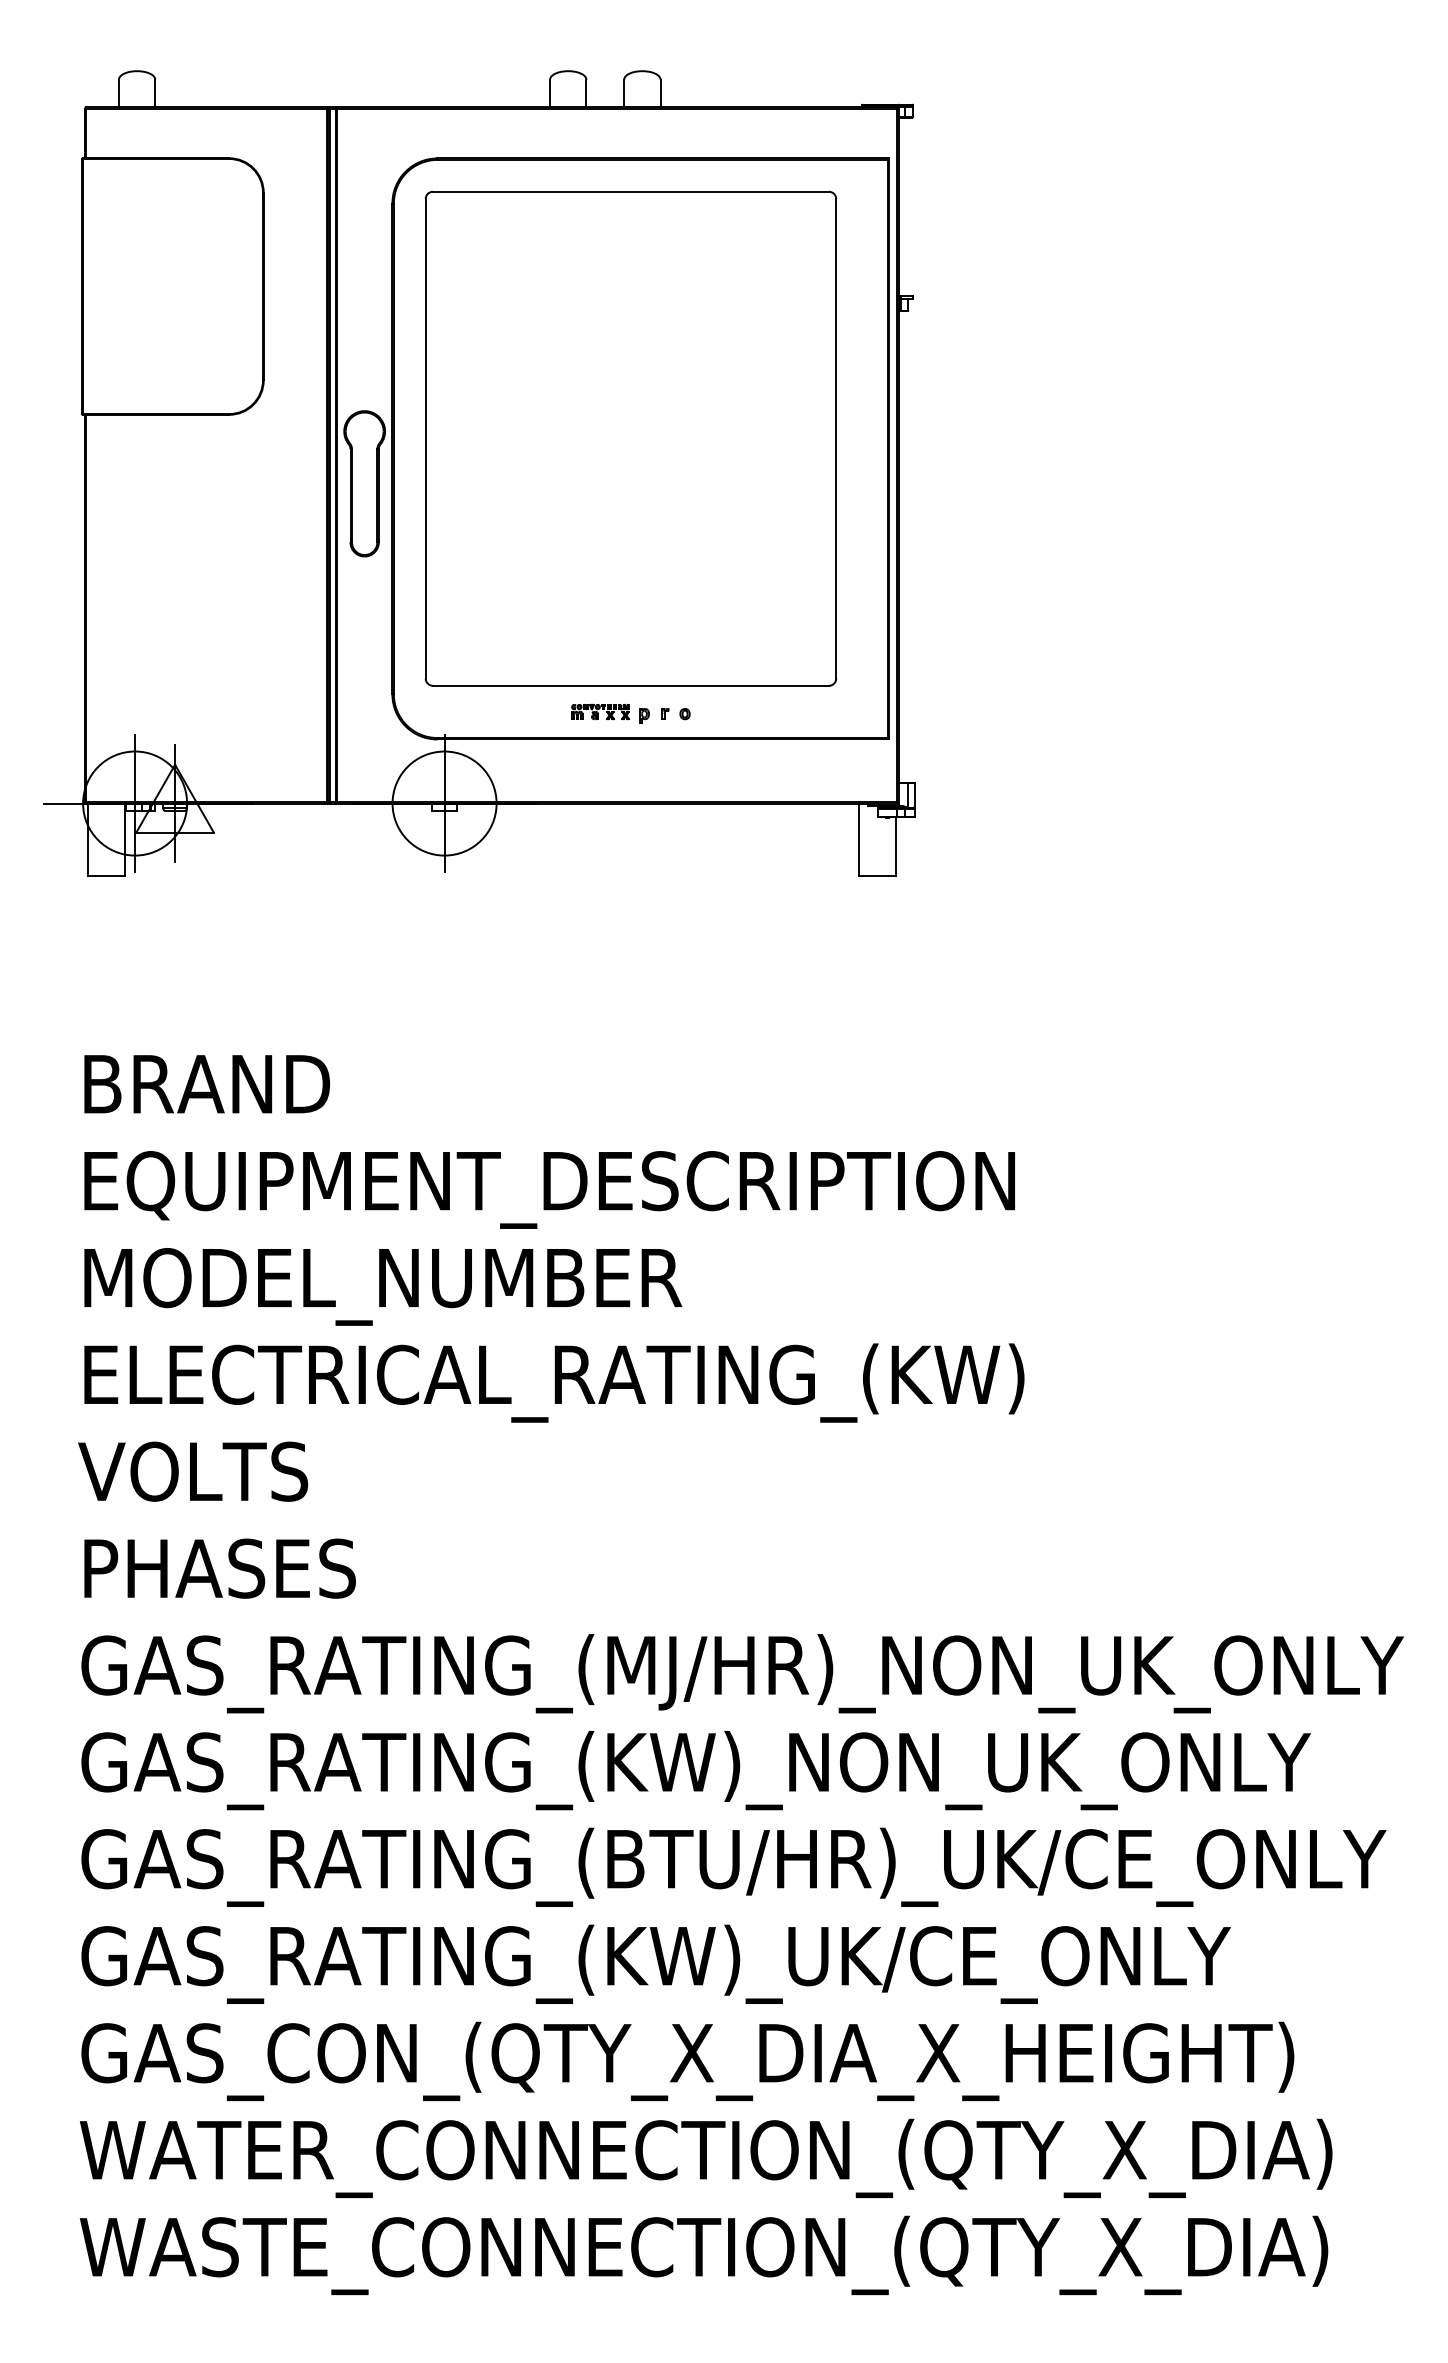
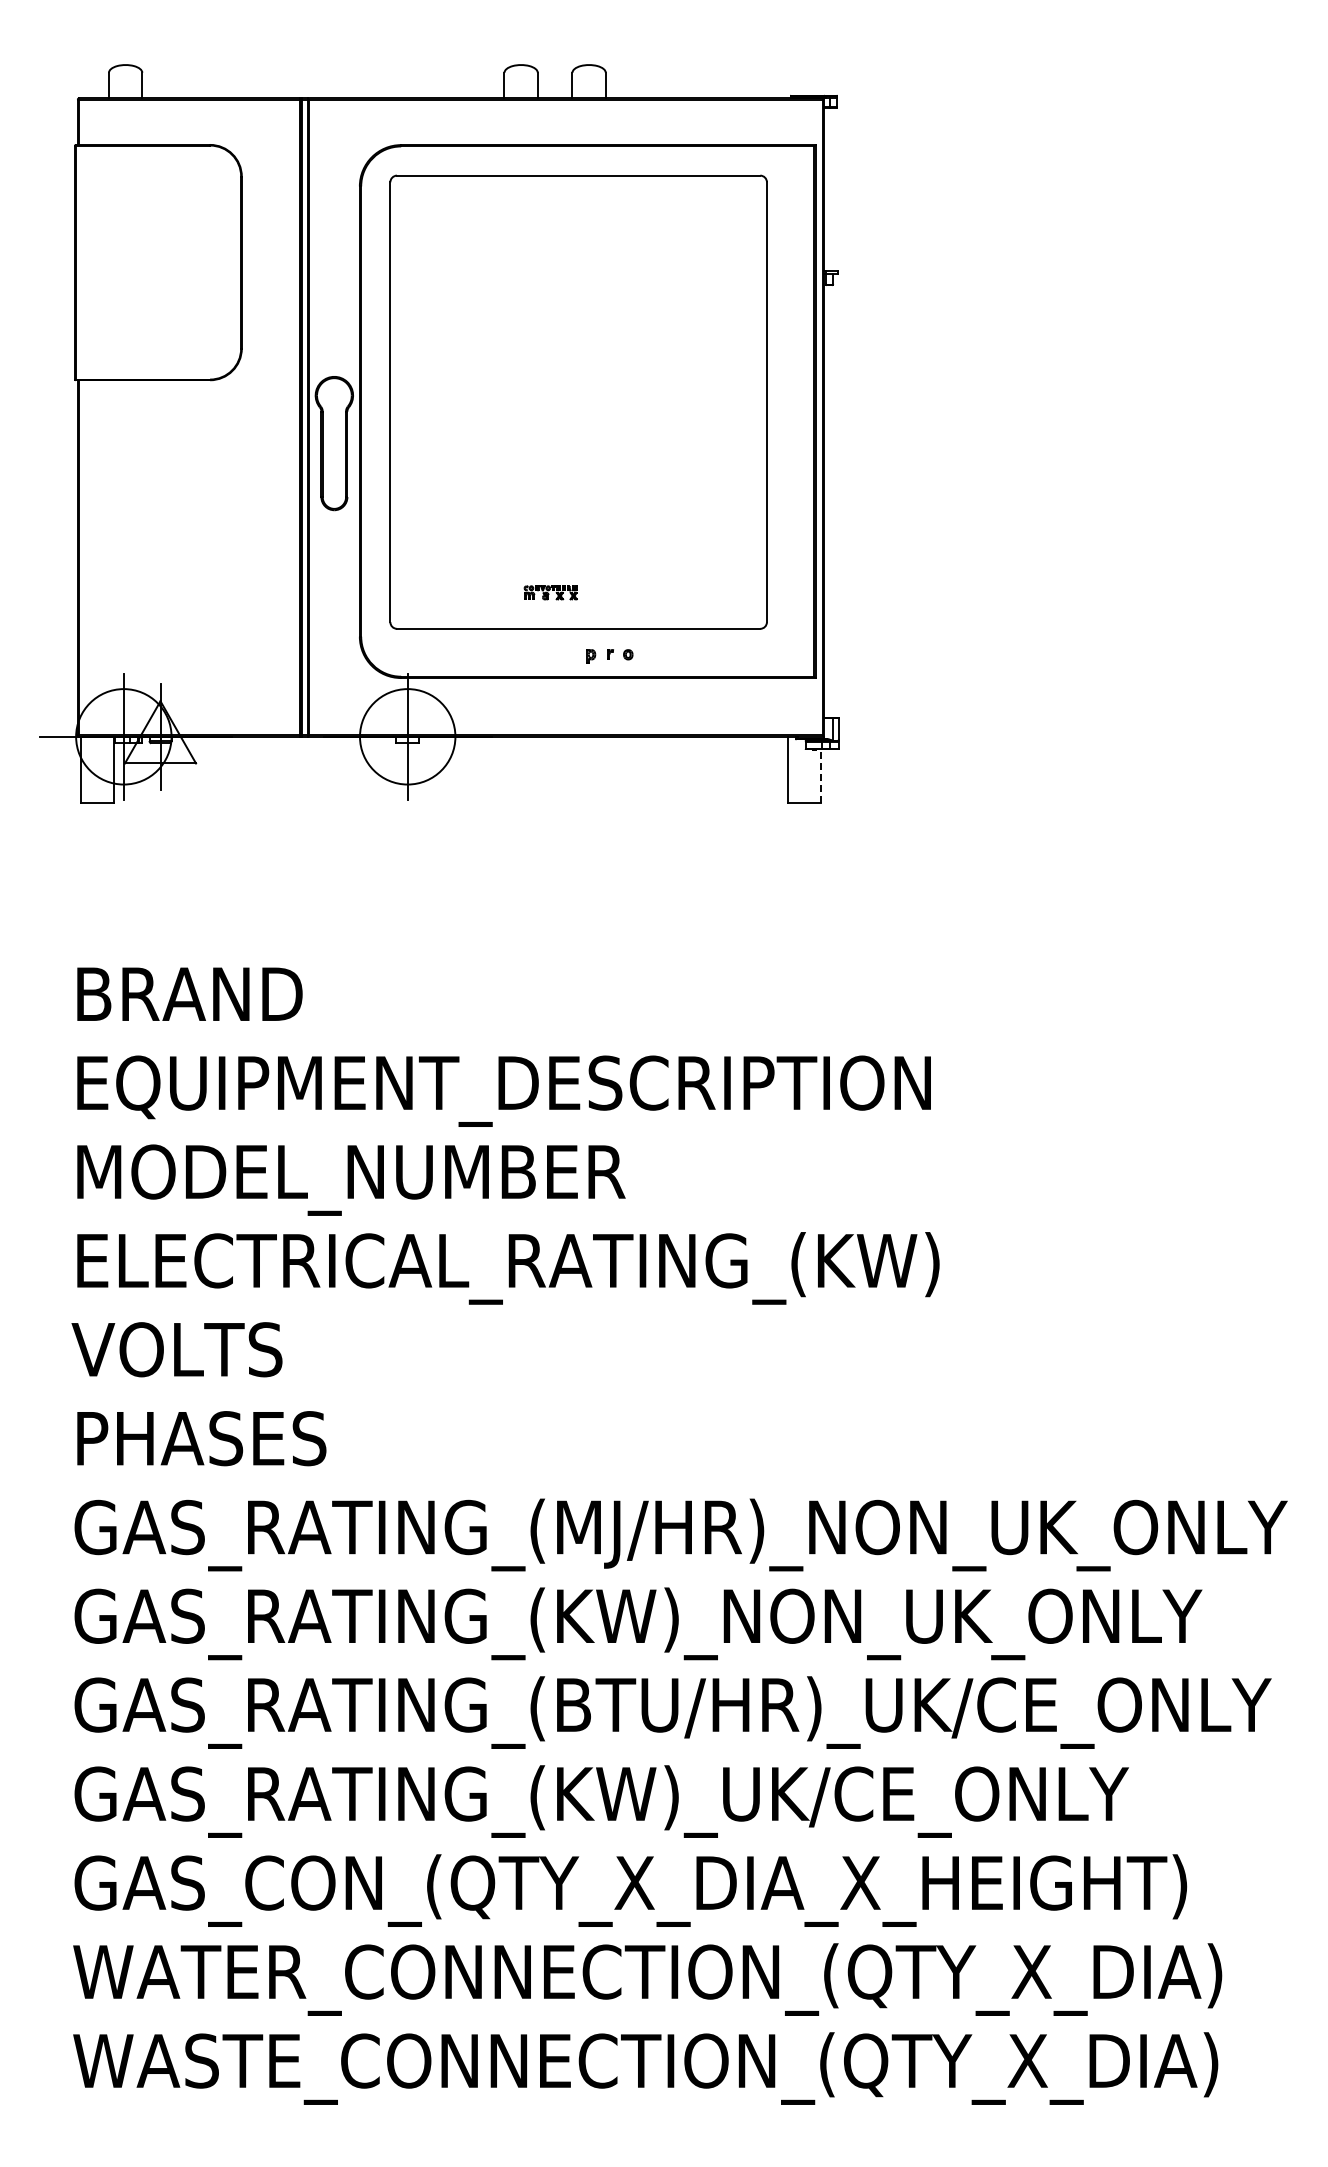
part: (600, 711) -> (550, 592), moved
line: (895, 845) -> (821, 775), solid -> dashed

